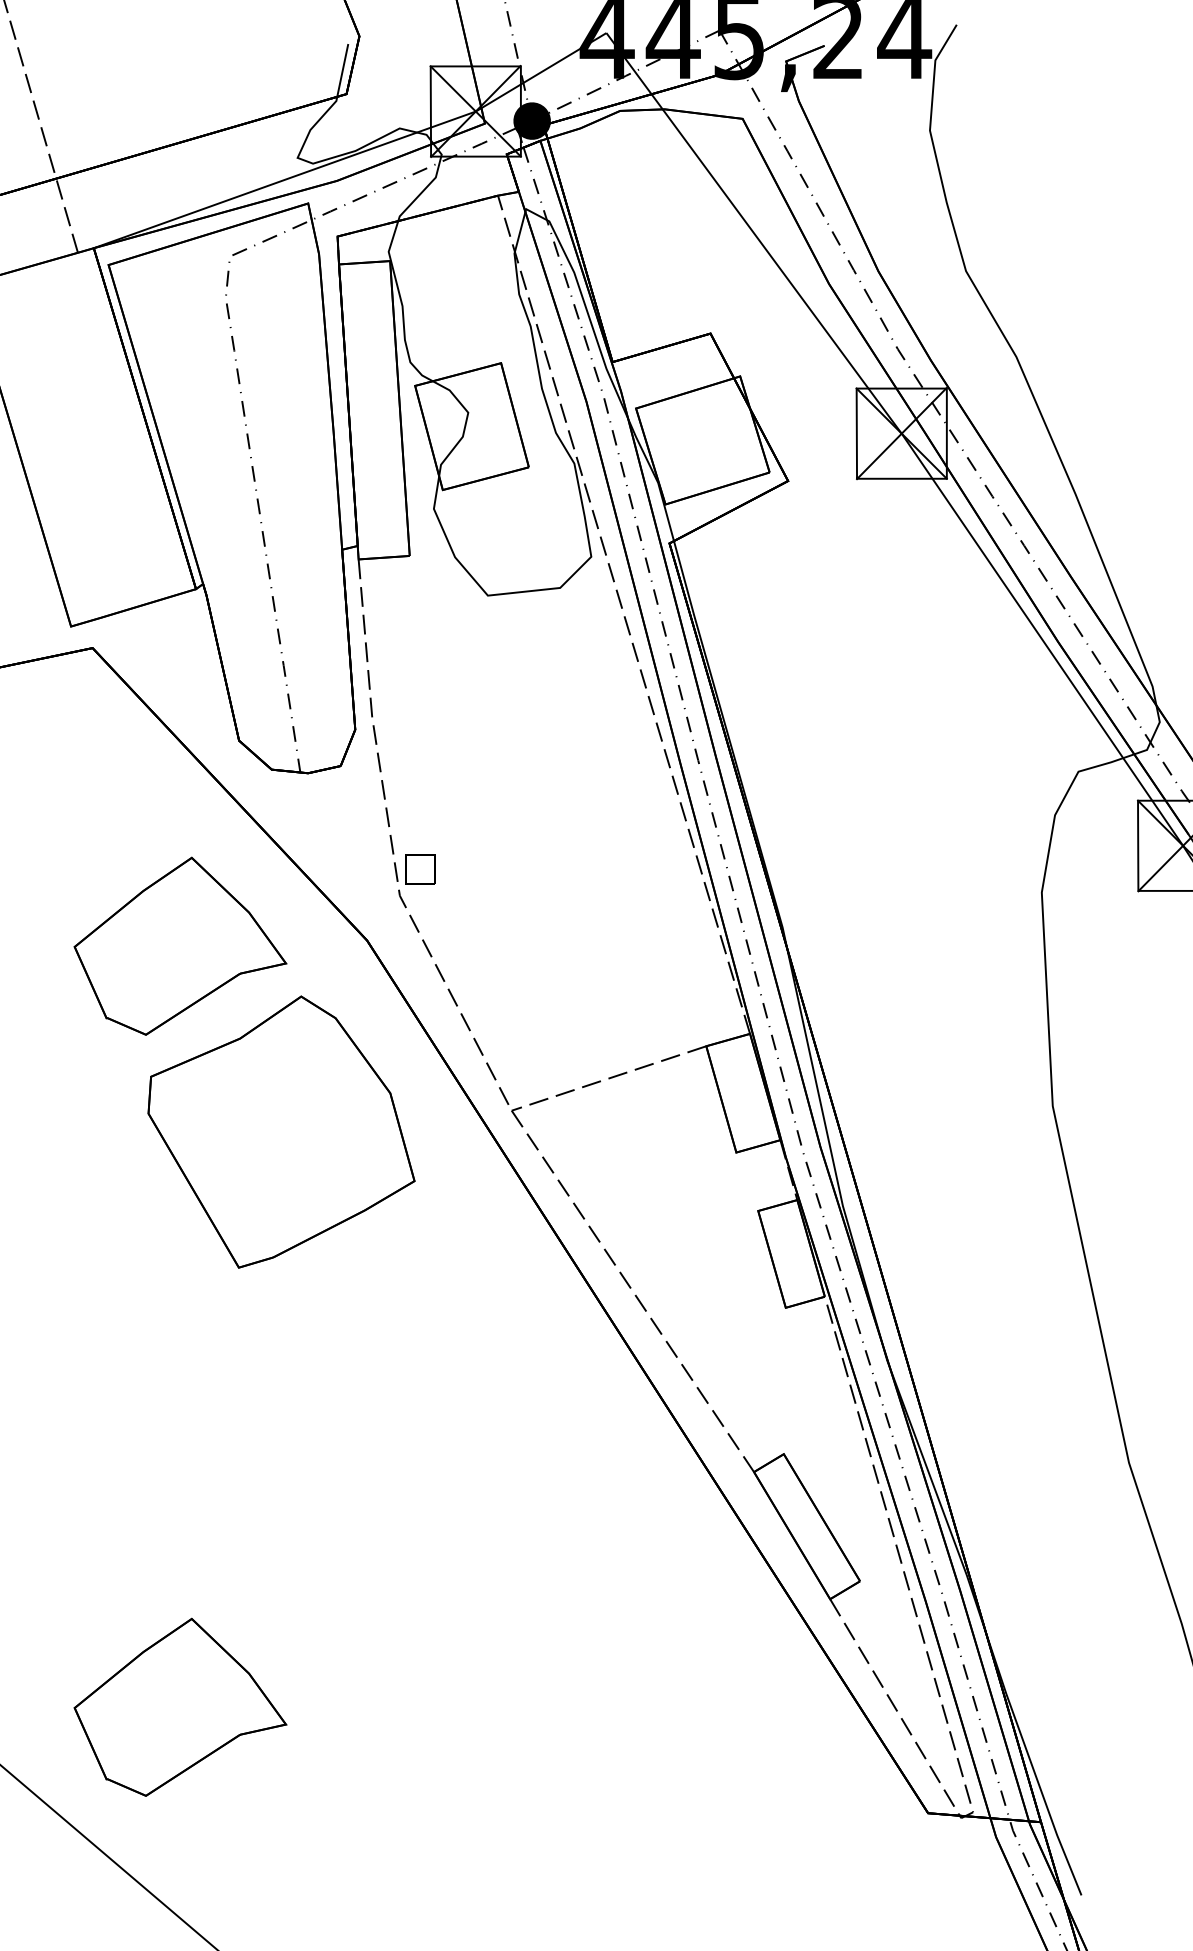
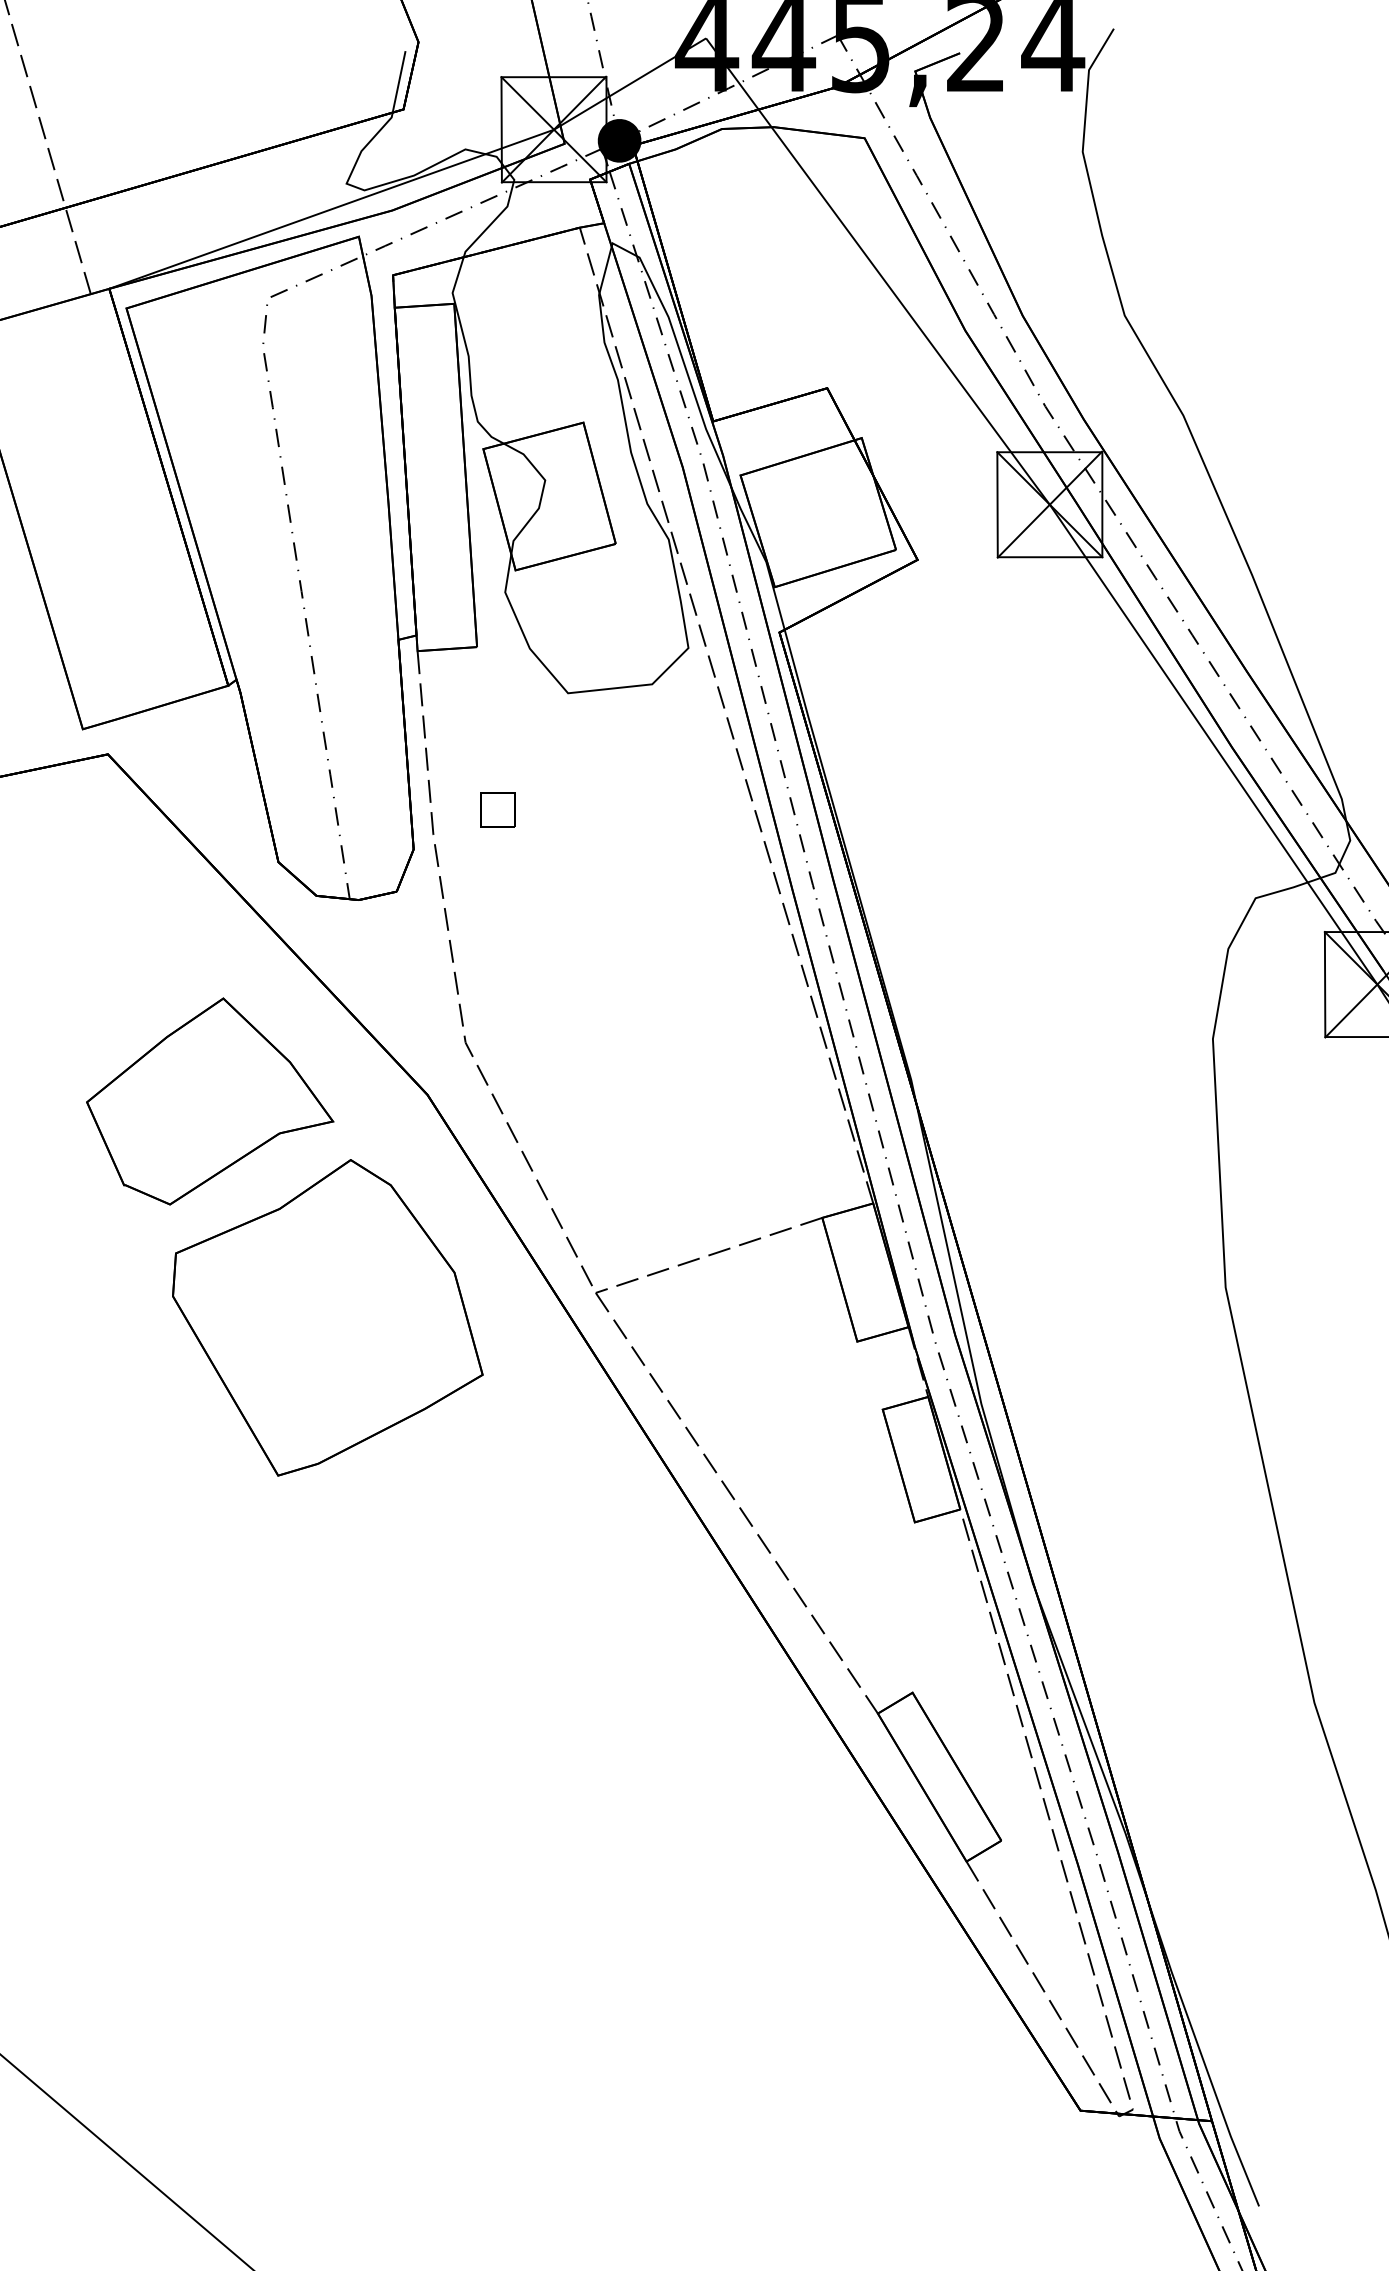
part: (420, 868) -> (497, 809), moved
part: (180, 1707) -> (210, 1987), removed

